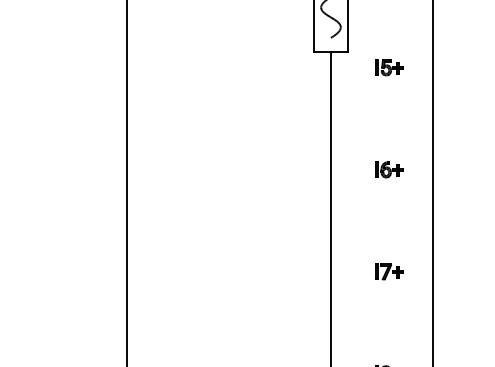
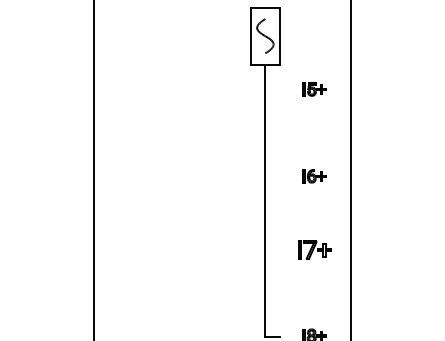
part: (389, 67) -> (314, 89), moved
part: (389, 170) -> (314, 176), moved
part: (389, 272) -> (314, 250), size x1.4

